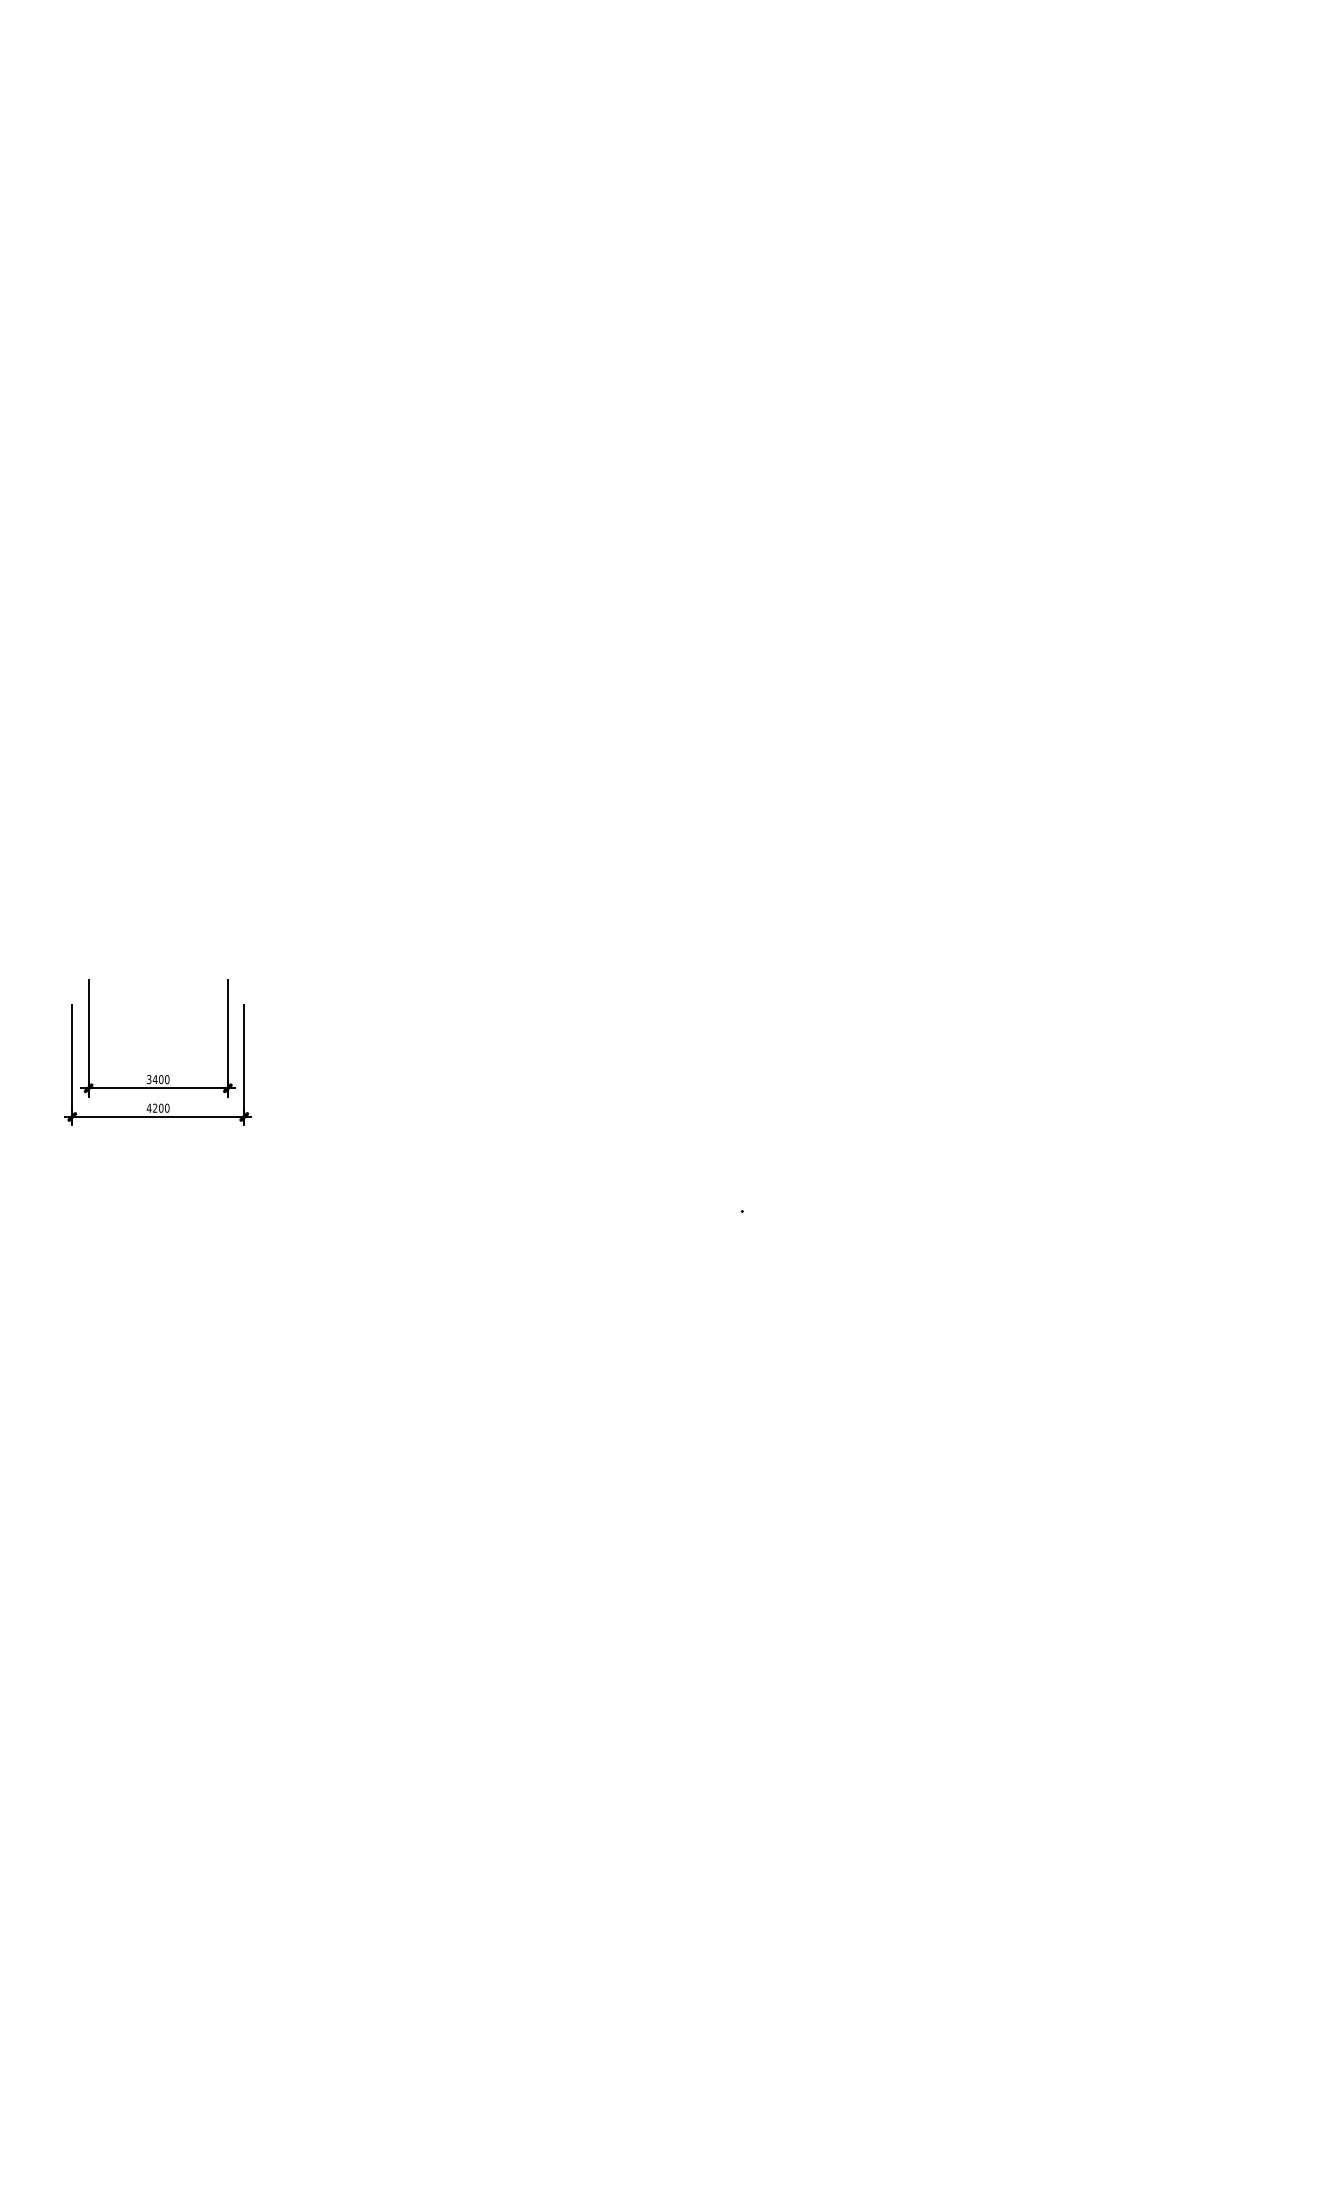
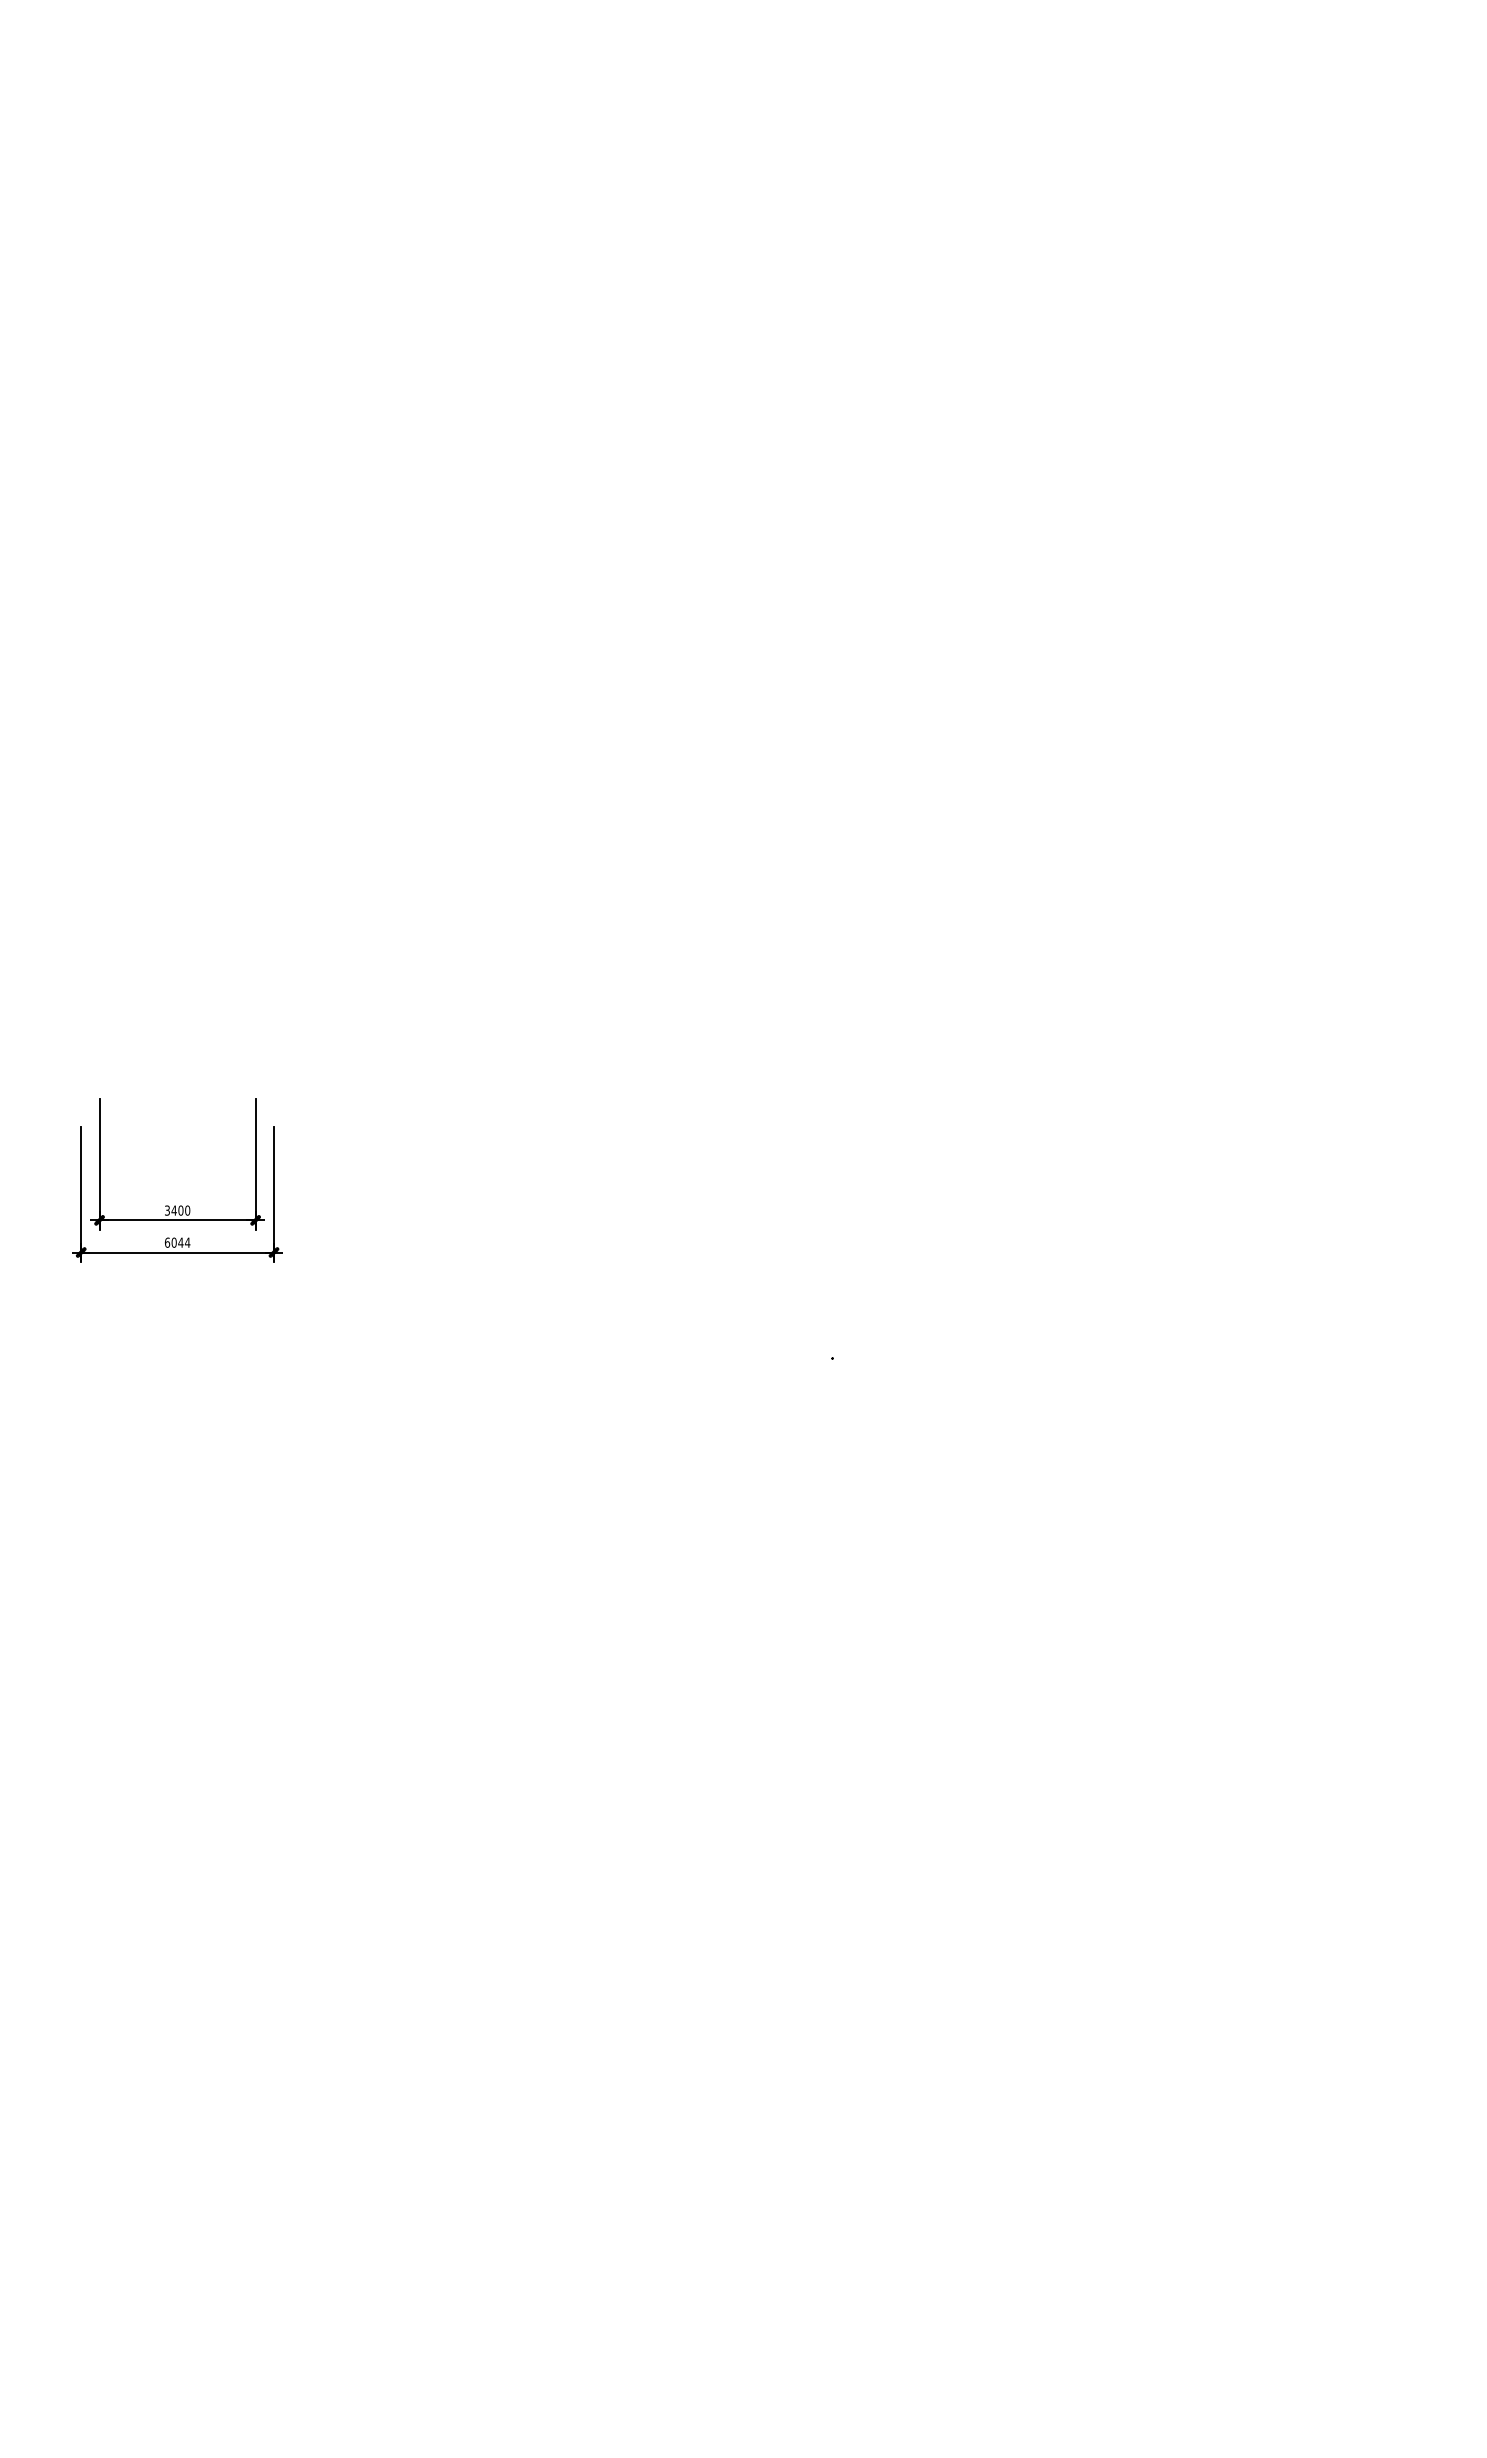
text: (158, 1108) -> (177, 1242), 4200 -> 6044

